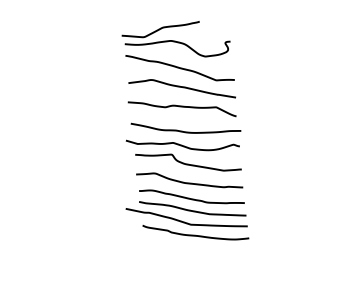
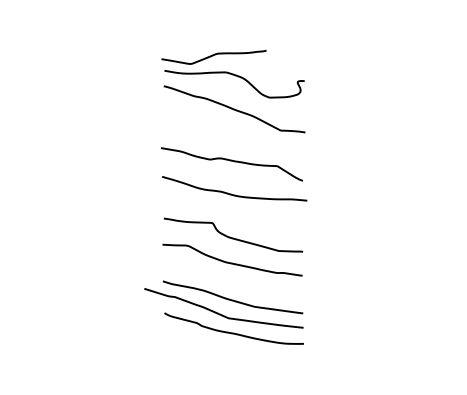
curve: (182, 88) -> (235, 136), removed
curve: (182, 144) -> (227, 211), removed
curve: (192, 198) -> (233, 283), removed

